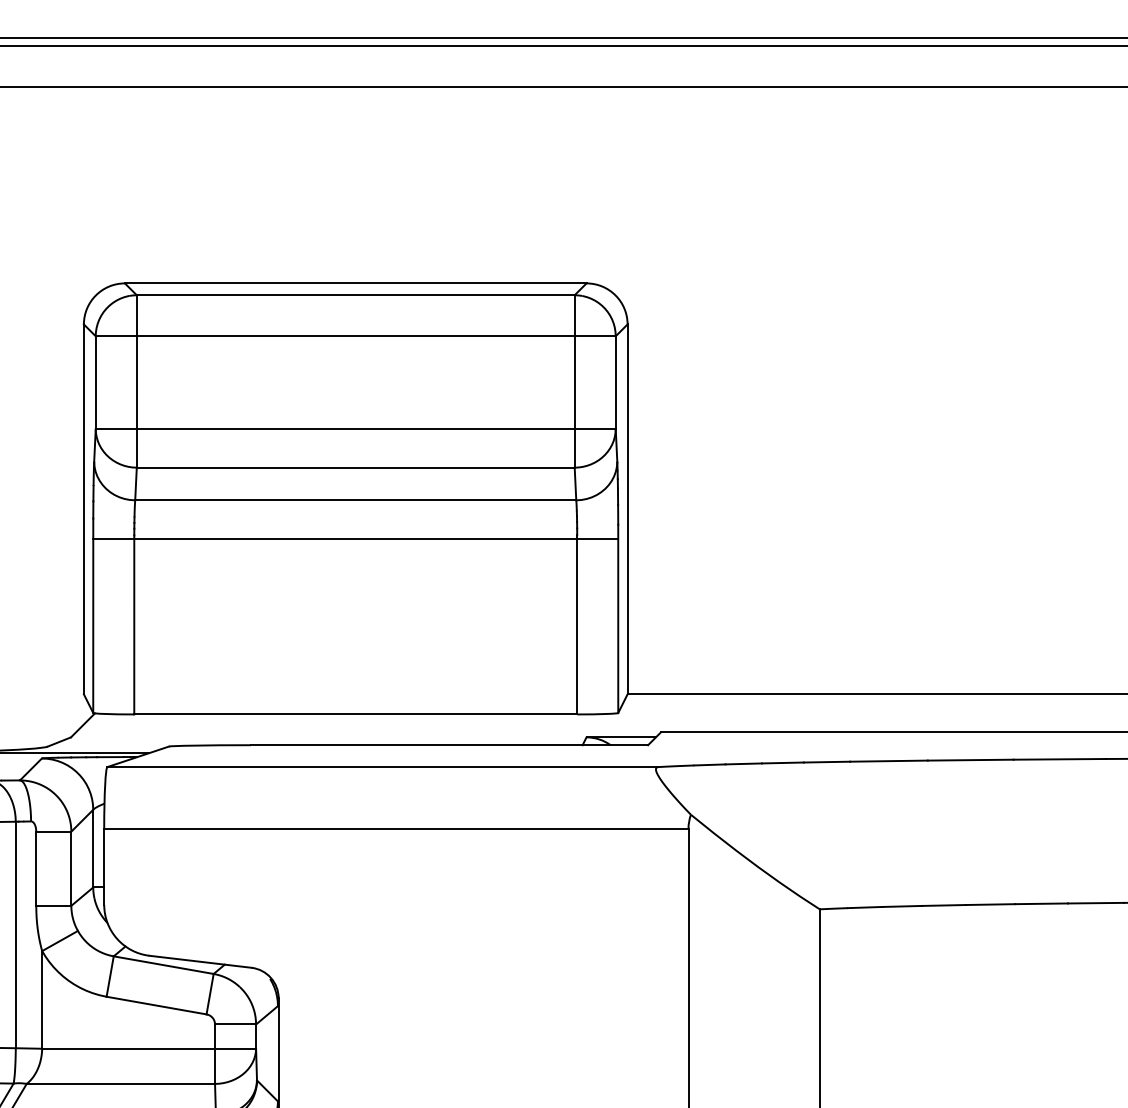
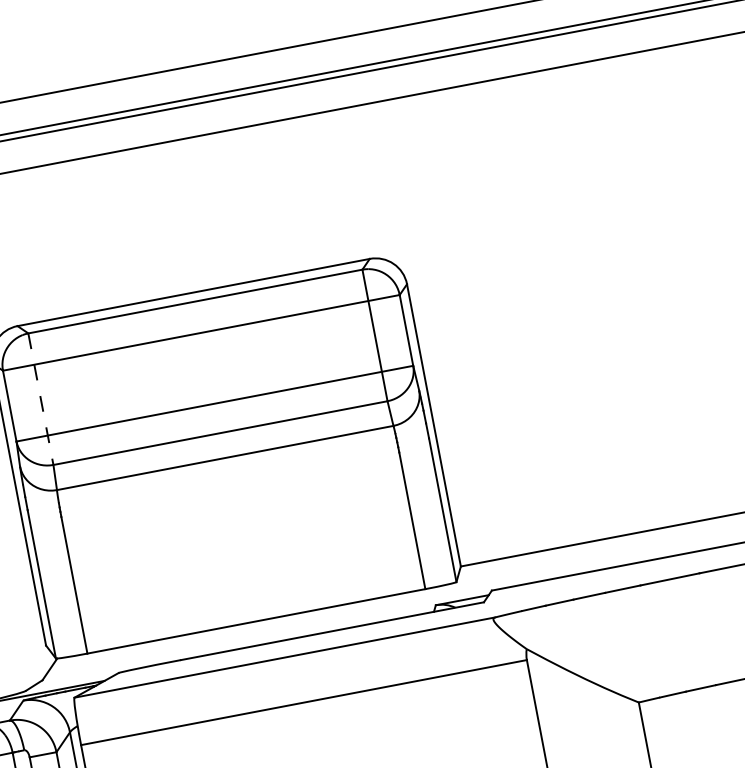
line: (136, 381) -> (40, 399), solid -> dashed
line: (355, 538) -> (230, 487), removed

